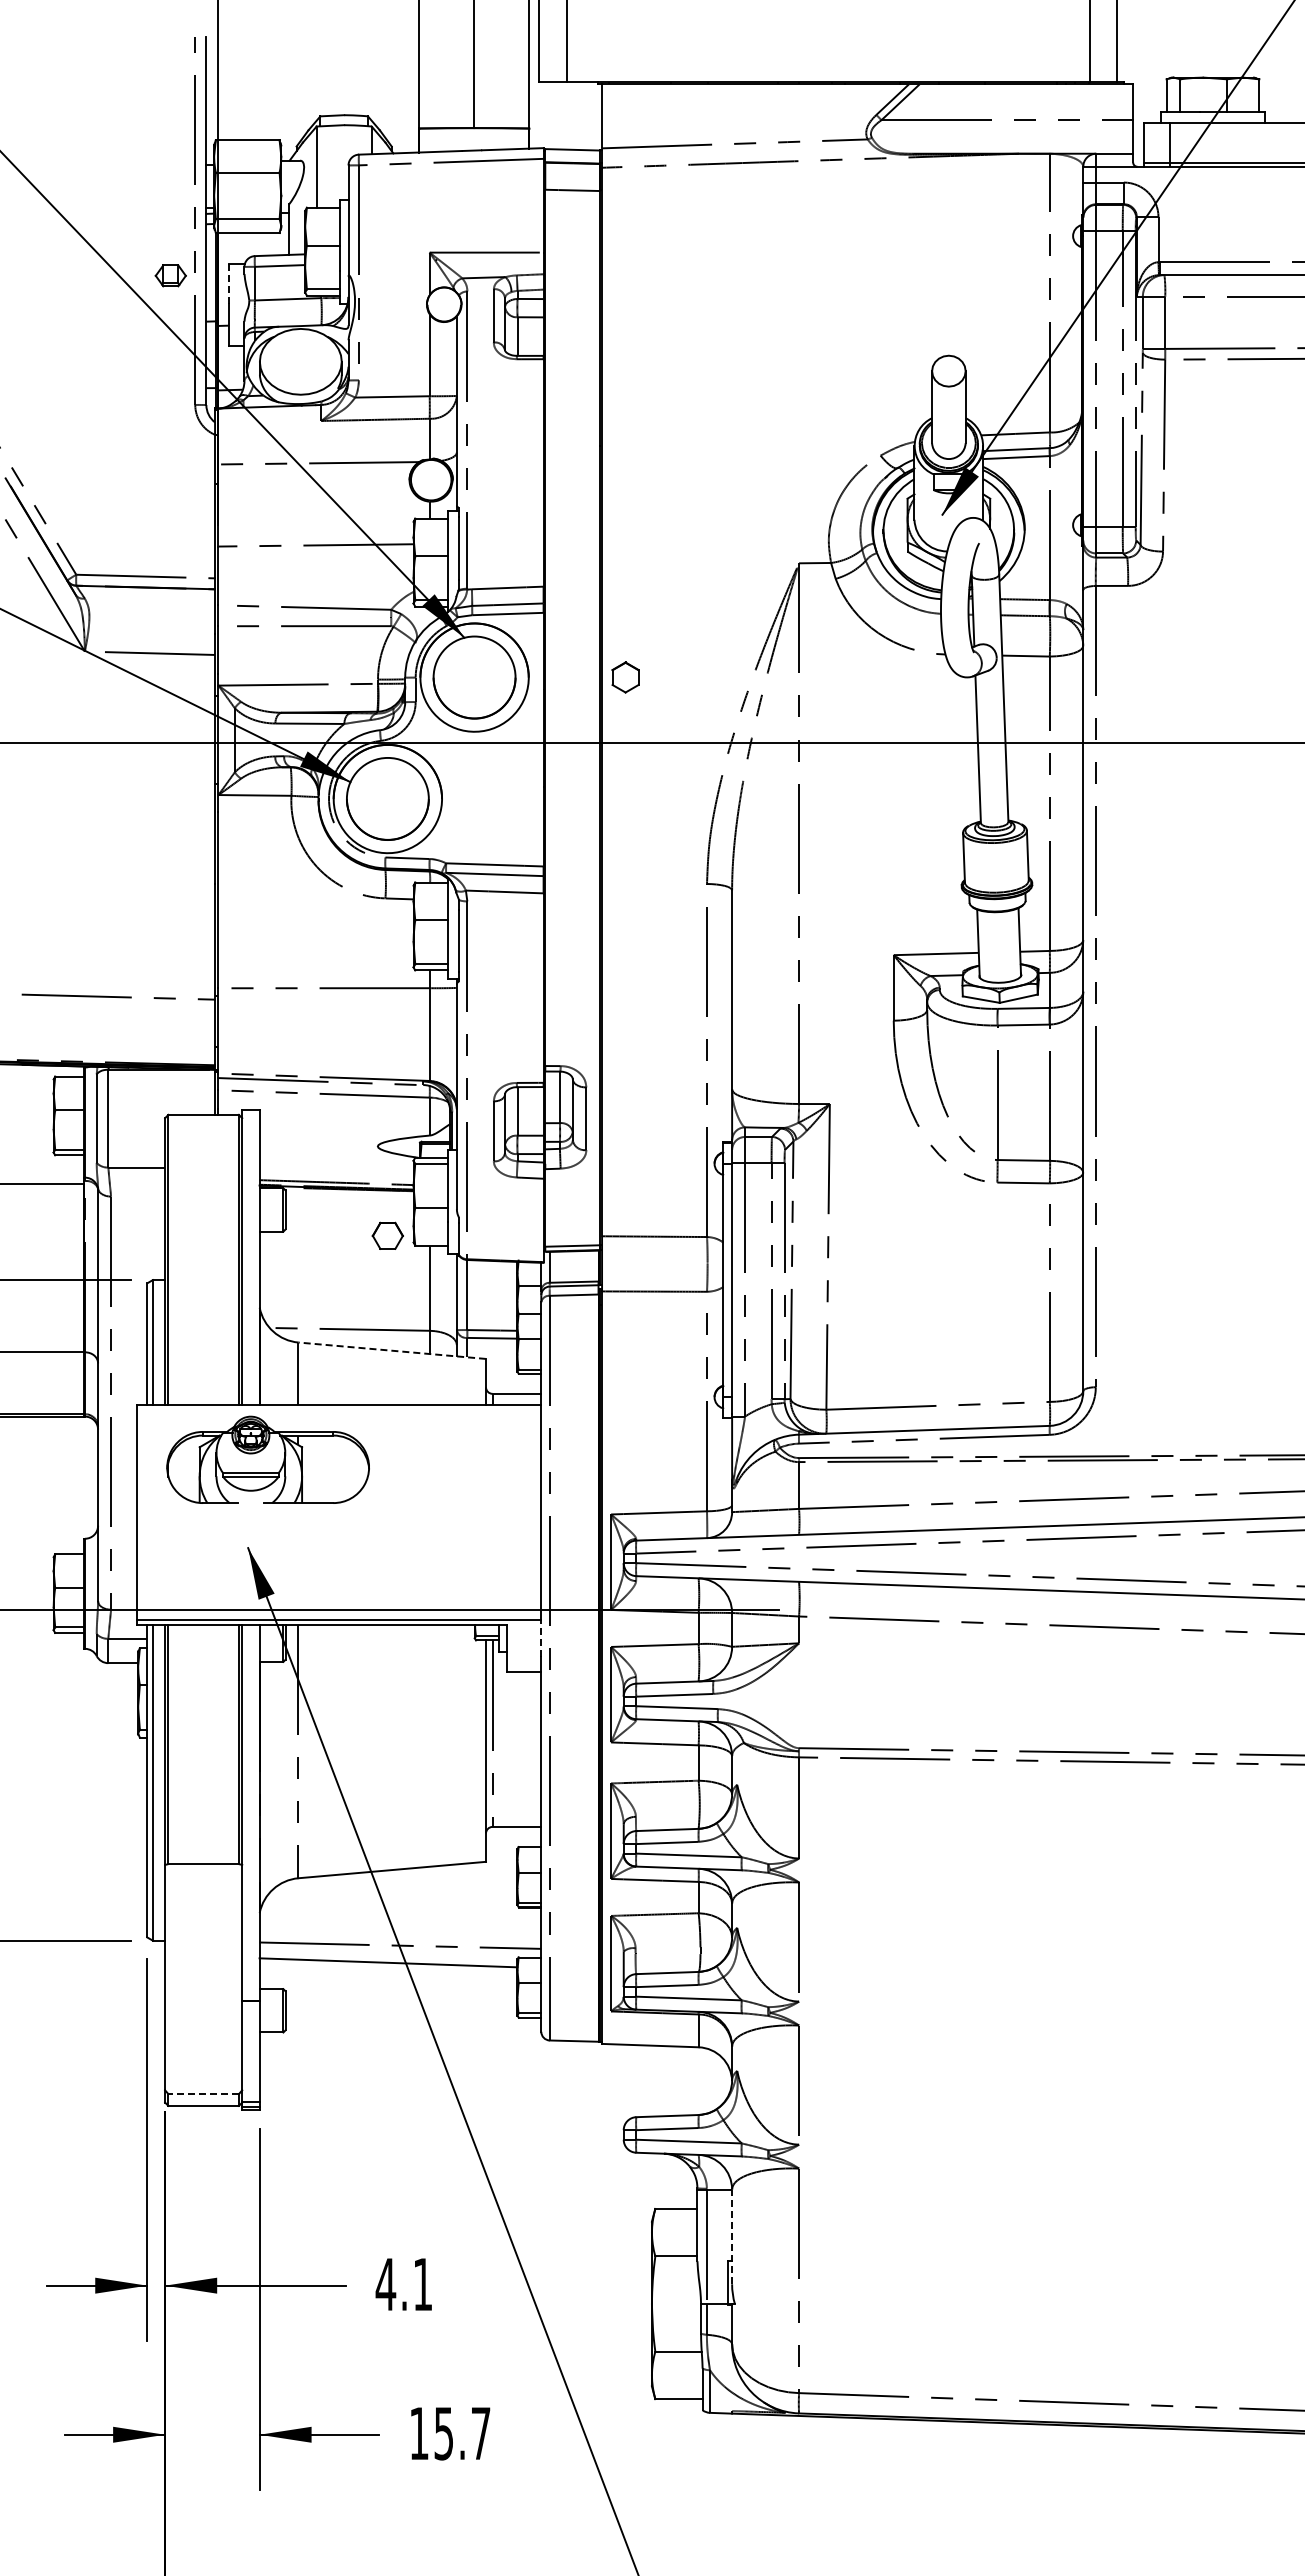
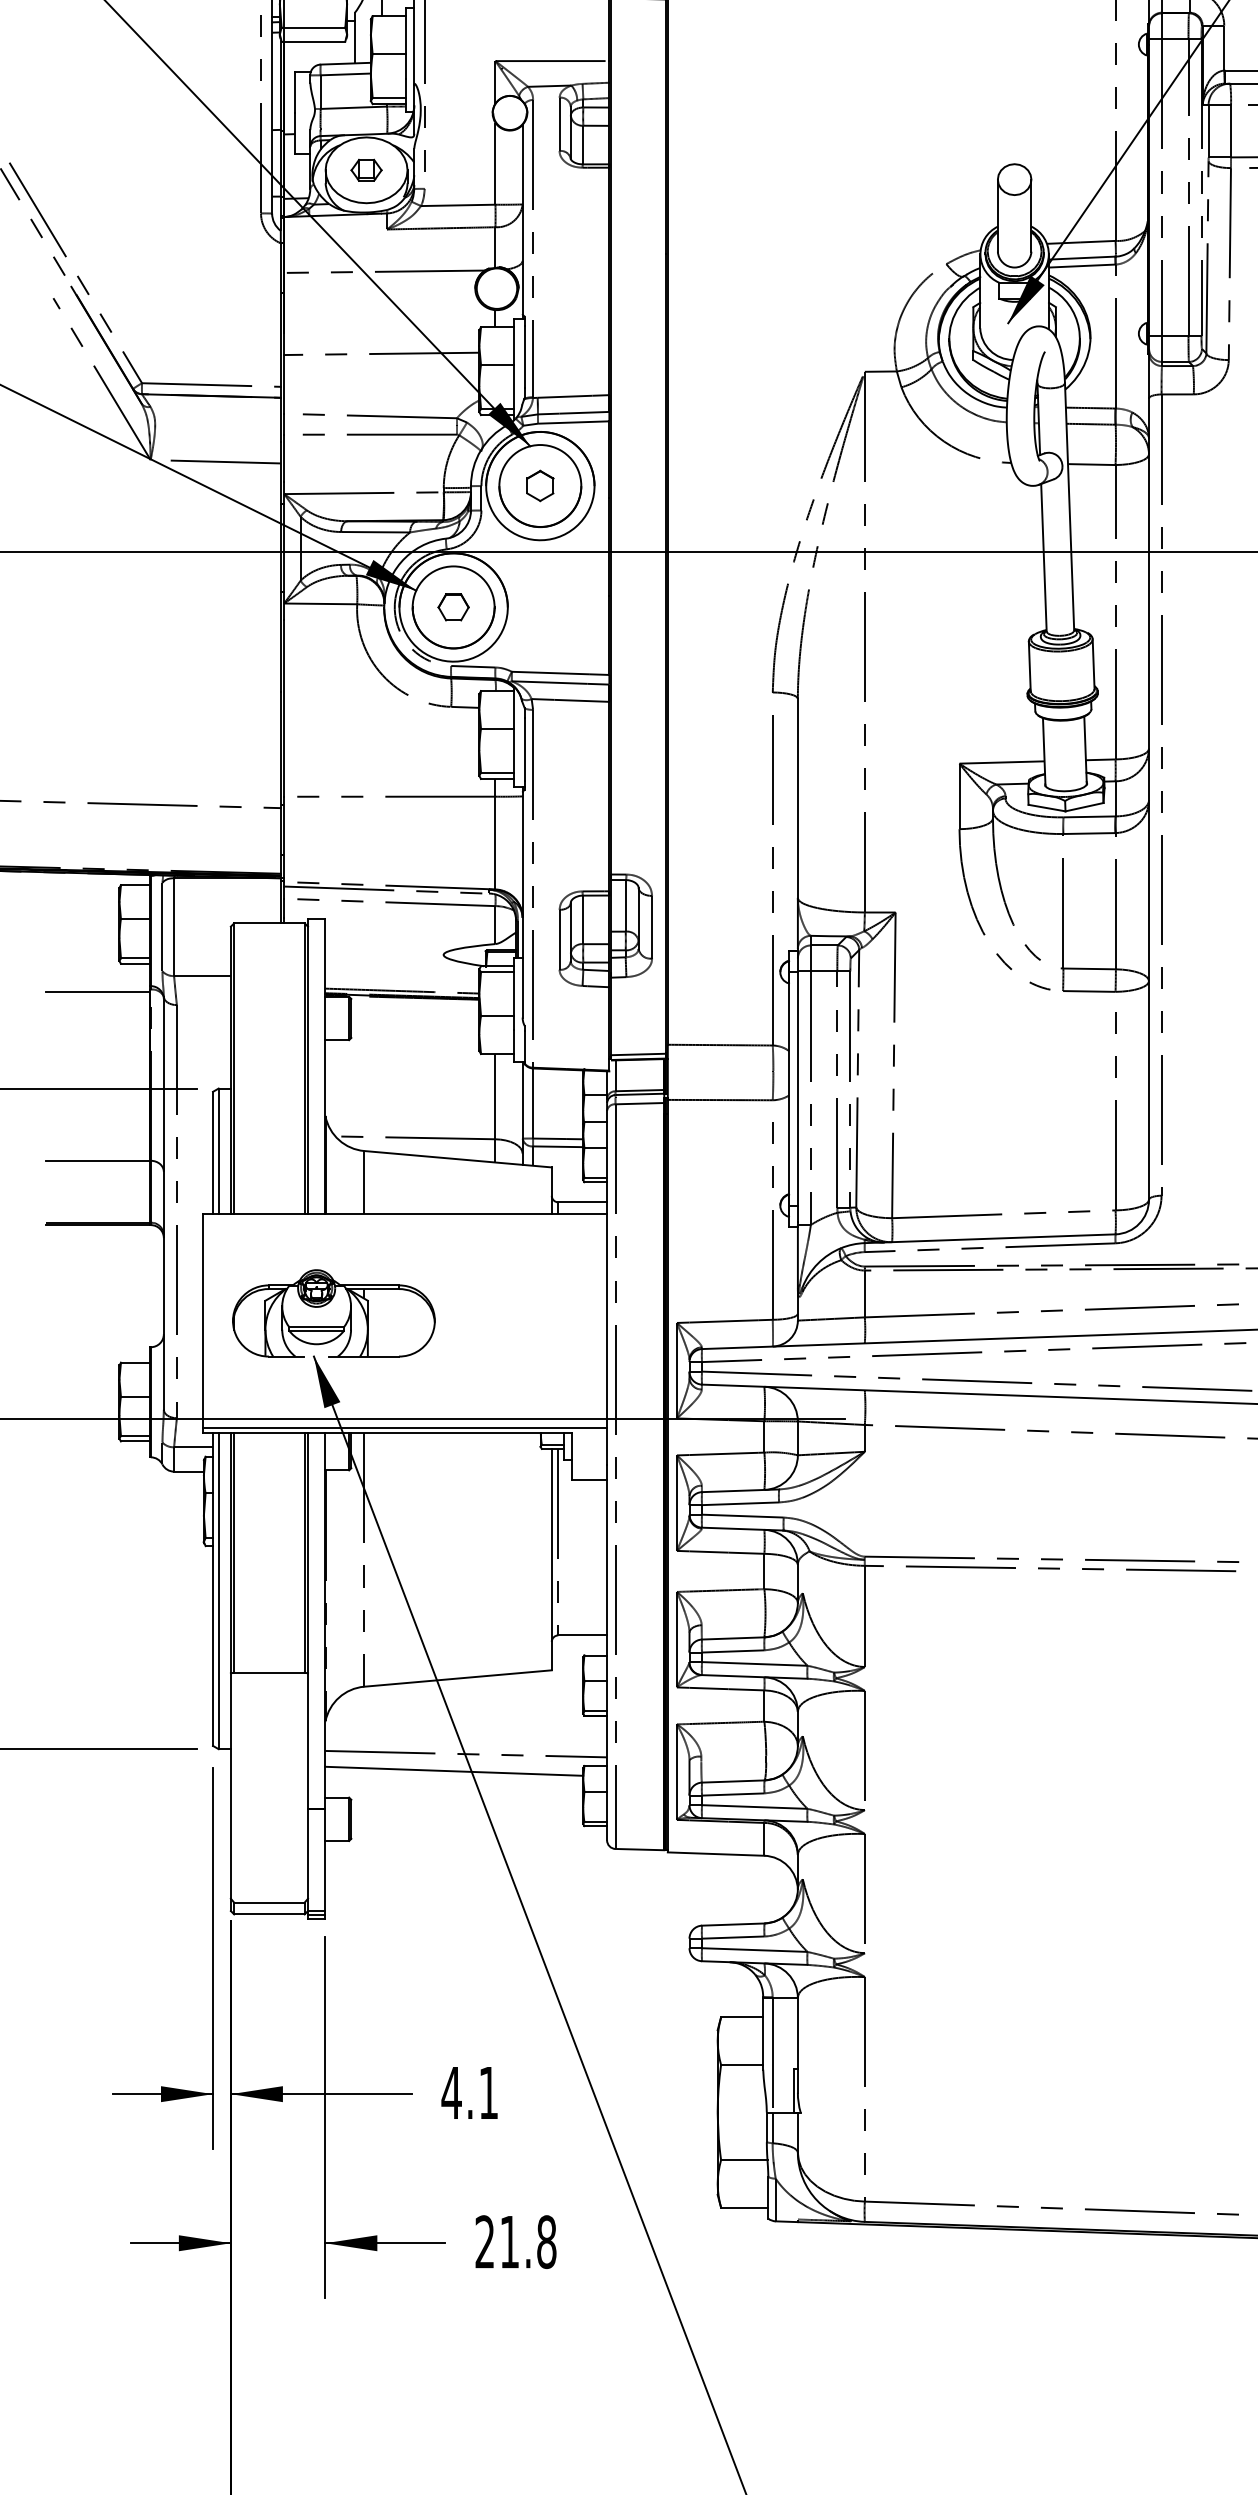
part: (170, 275) -> (366, 169), moved
line: (229, 283) -> (295, 91), dashed -> solid
part: (625, 677) -> (540, 485), moved
part: (387, 1235) -> (453, 606), moved
line: (391, 1350) -> (457, 1158), dashed -> solid
part: (267, 1459) -> (333, 1312), moved
line: (541, 1638) -> (607, 1446), dashed -> solid
line: (203, 2094) -> (269, 1902), dashed -> solid
line: (732, 2236) -> (798, 2044), dashed -> solid
text: (449, 2433) -> (515, 2241), 15.7 -> 21.8

